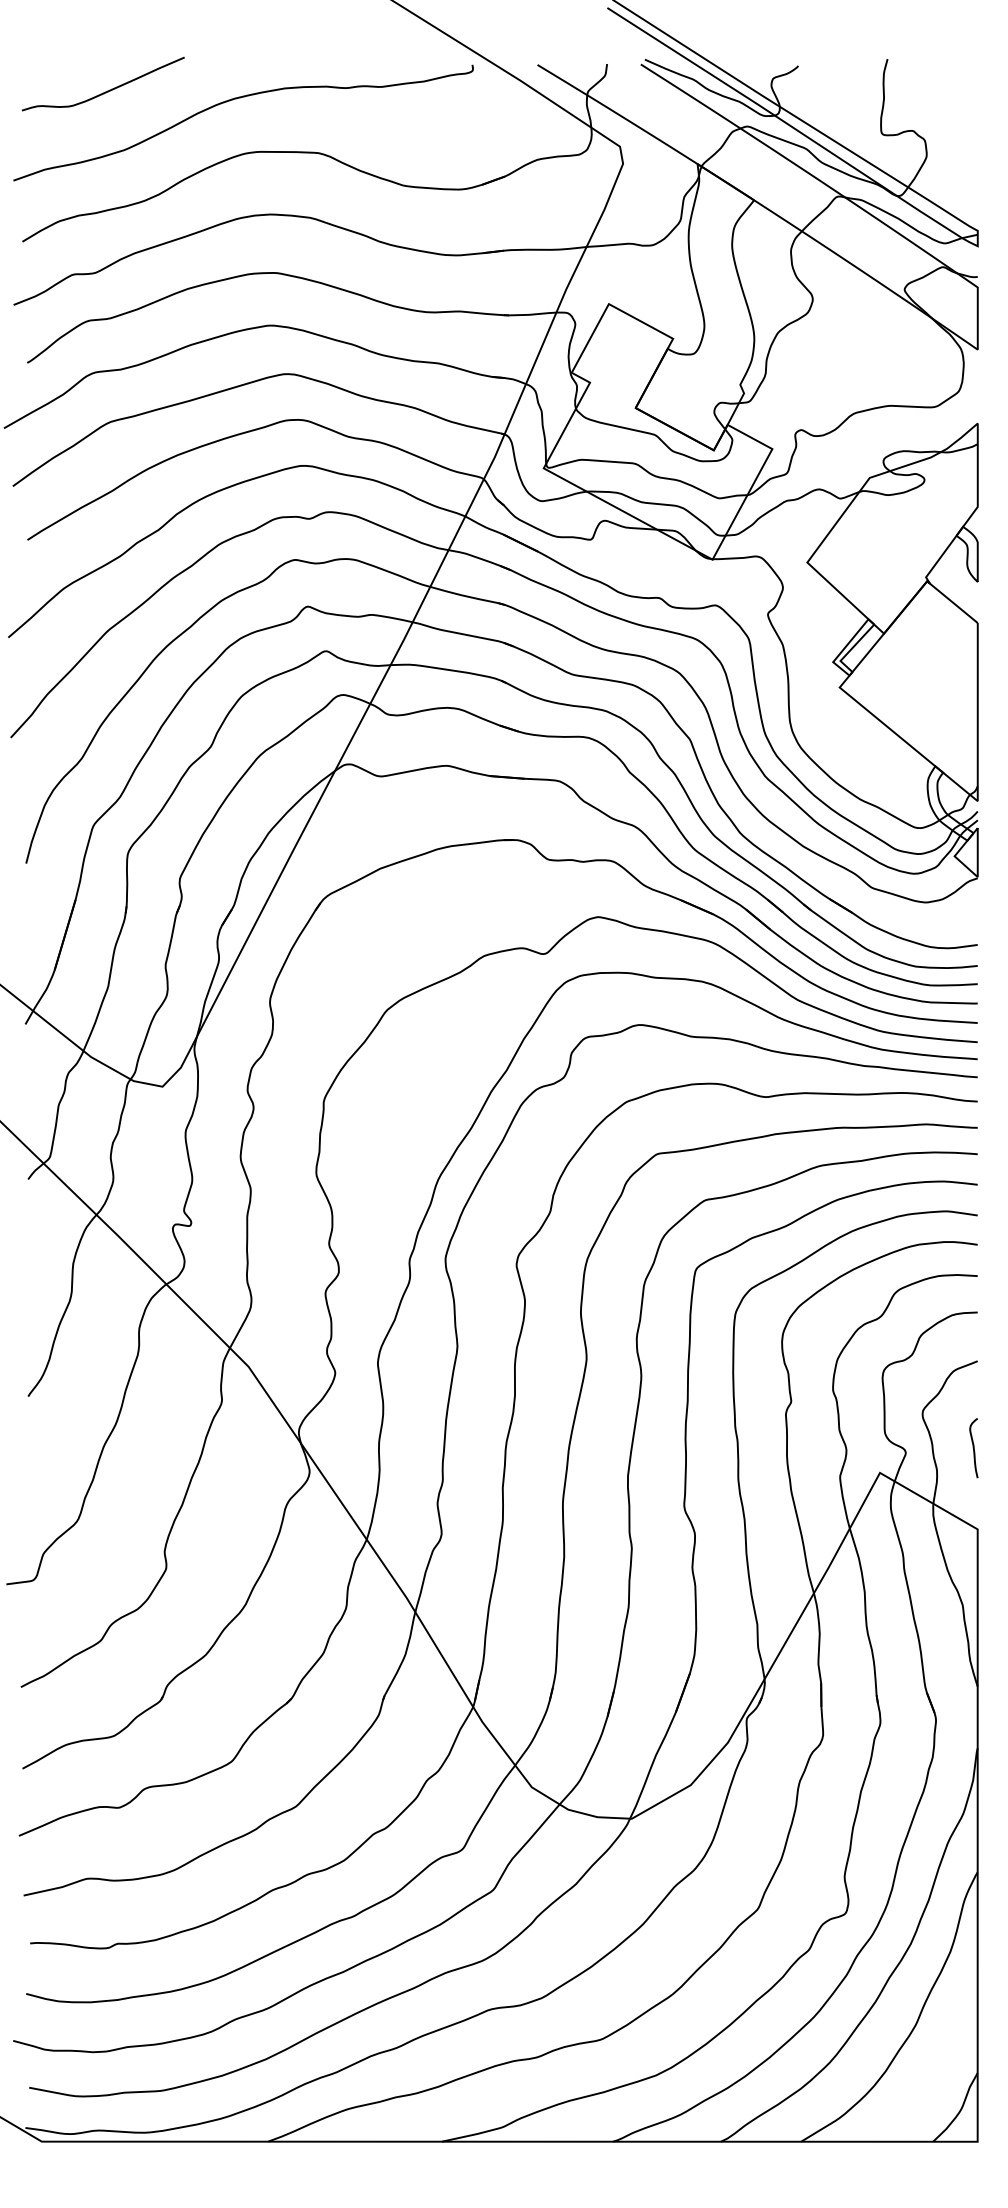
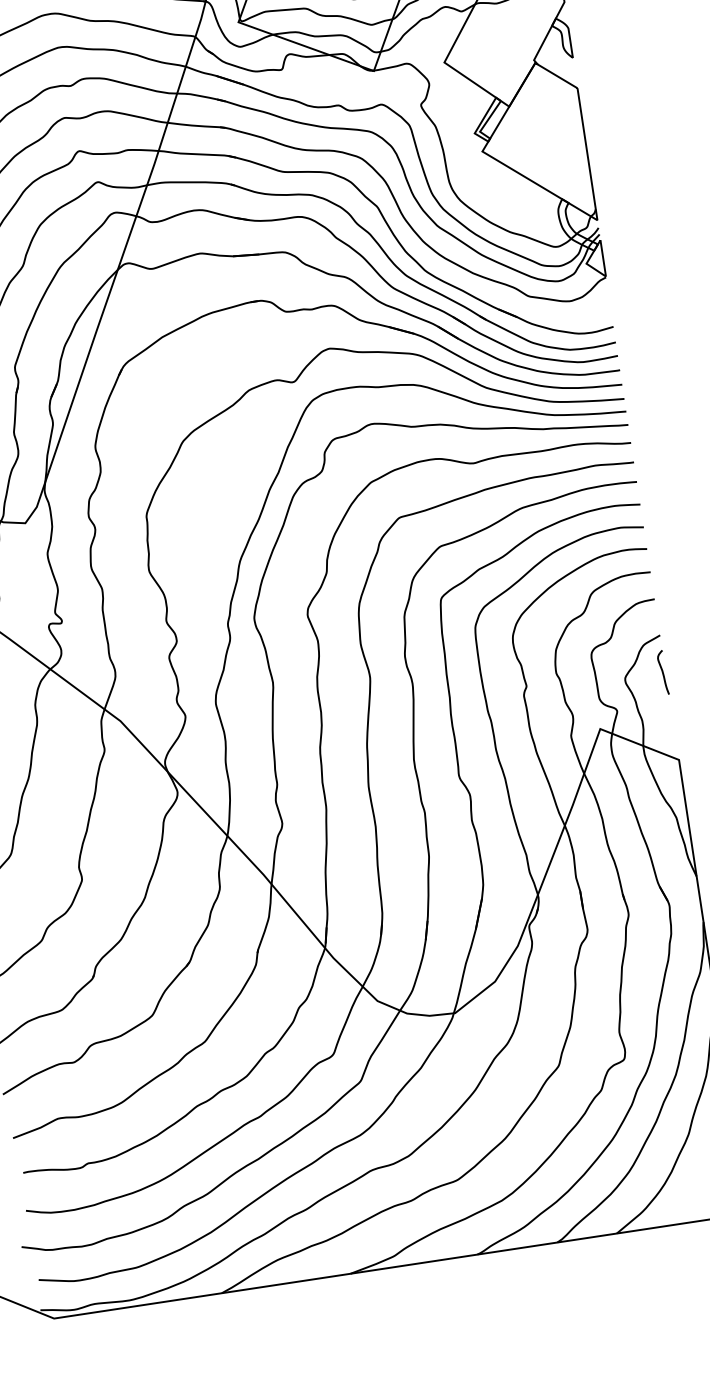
curve: (973, 1448) -> (662, 673), moved

